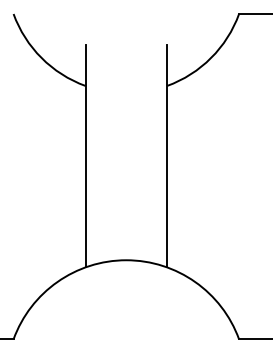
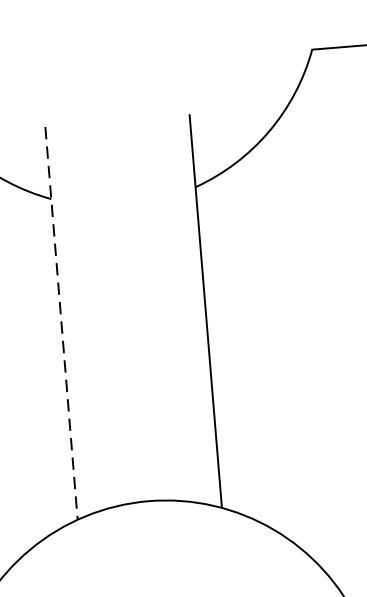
line: (85, 156) -> (61, 323), solid -> dashed

